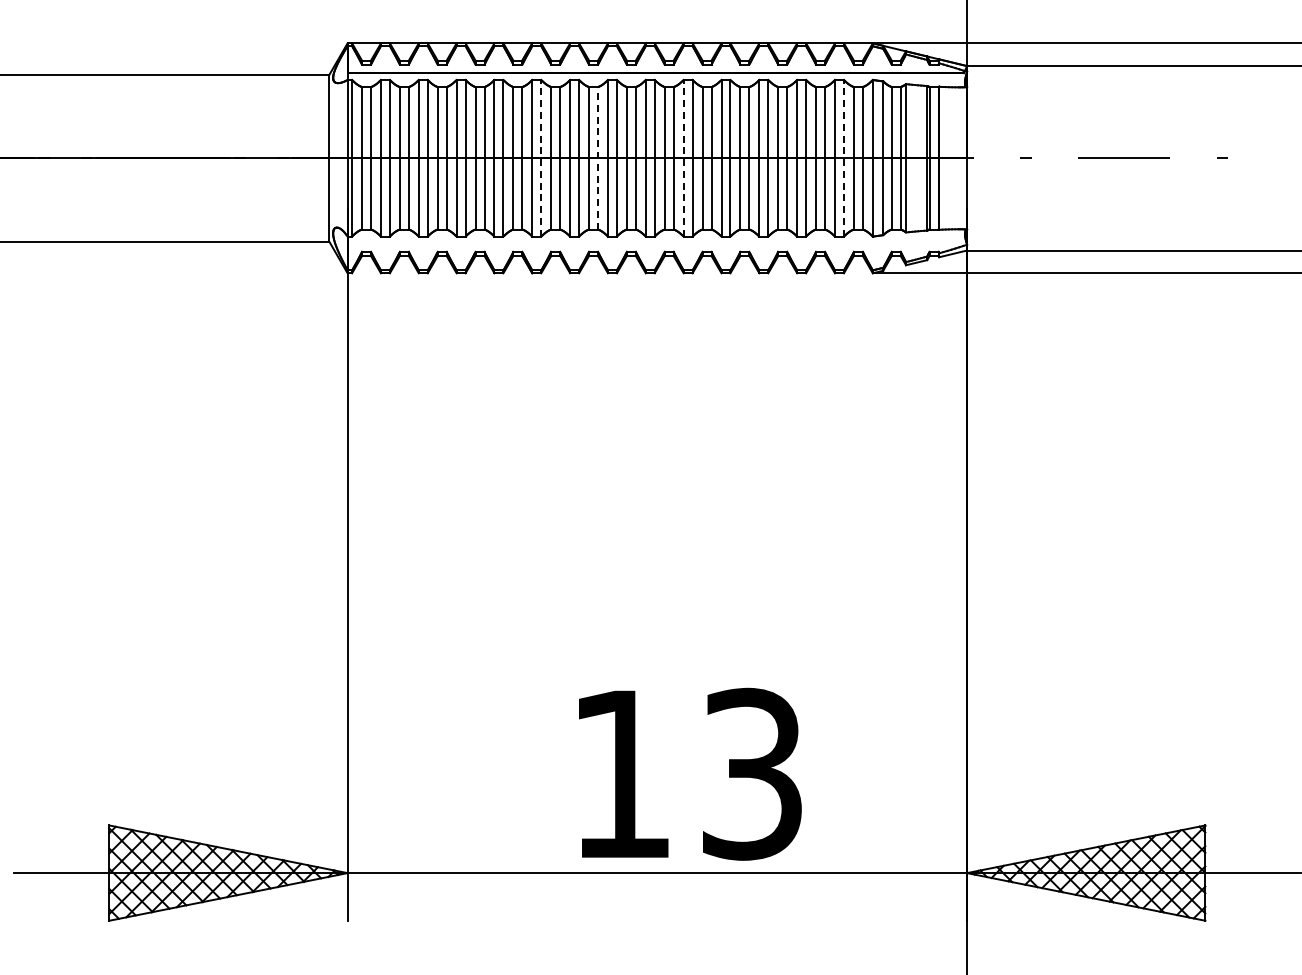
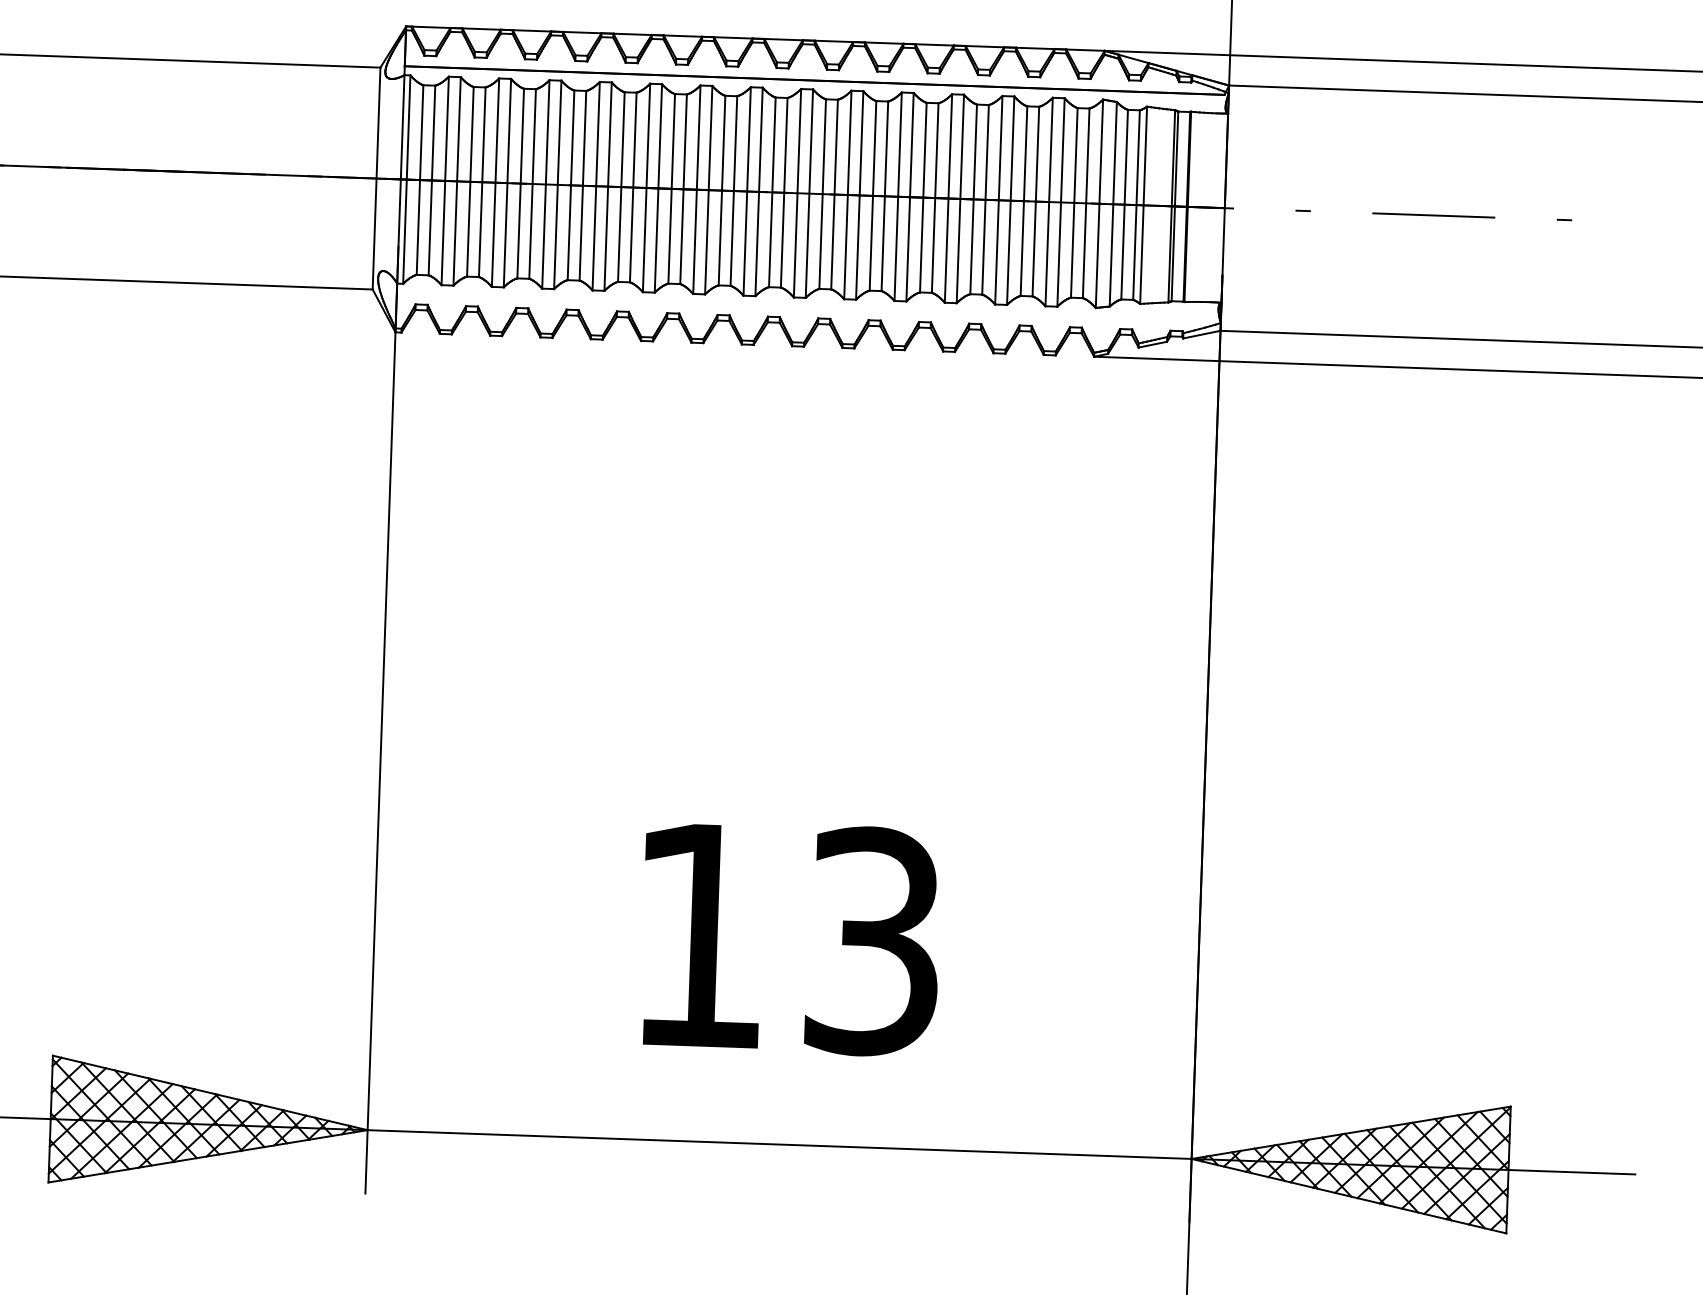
line: (541, 157) -> (658, 187), dashed -> solid
line: (598, 157) -> (734, 189), dashed -> solid
line: (683, 157) -> (847, 193), dashed -> solid
line: (843, 157) -> (1060, 201), dashed -> solid
text: (690, 773) -> (791, 937), moved

